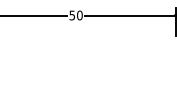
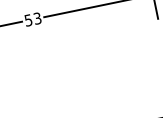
text: (79, 15) -> (37, 18), 50 -> 53

